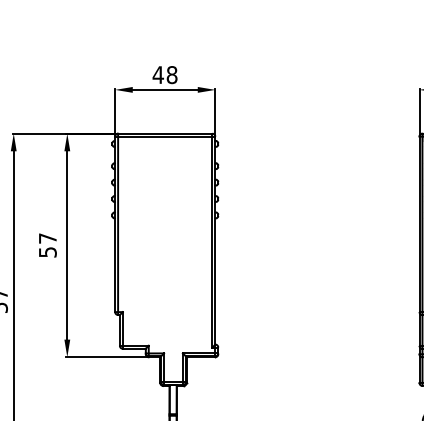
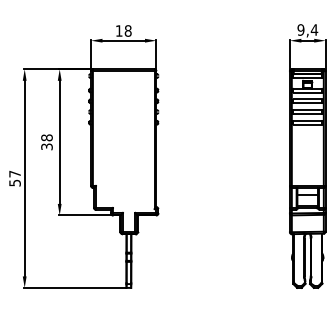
text: (157, 74) -> (118, 30), 48 -> 18
text: (47, 244) -> (46, 141), 57 -> 38

